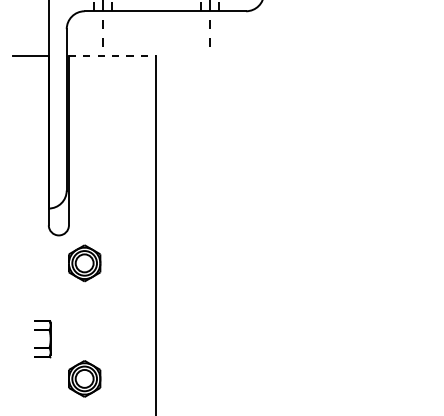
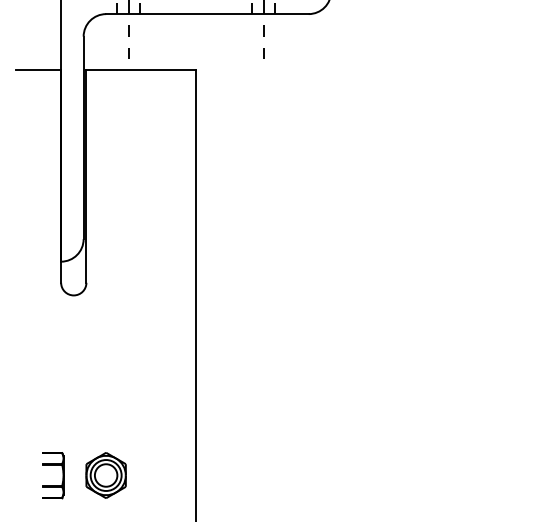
line: (112, 56) -> (141, 70), dashed -> solid
part: (84, 263) -> (105, 330), removed
part: (49, 339) -> (62, 475), moved

